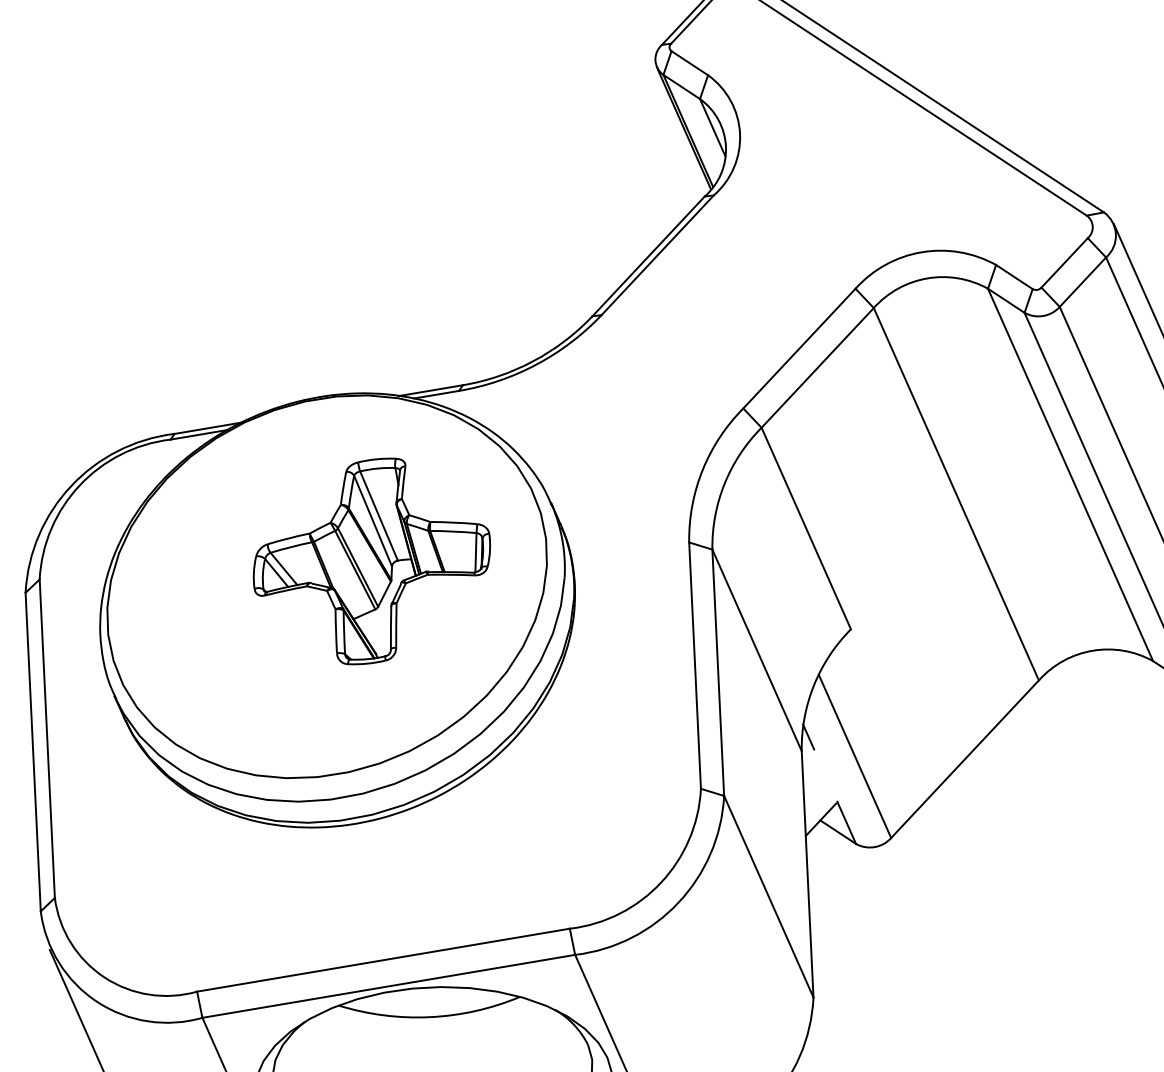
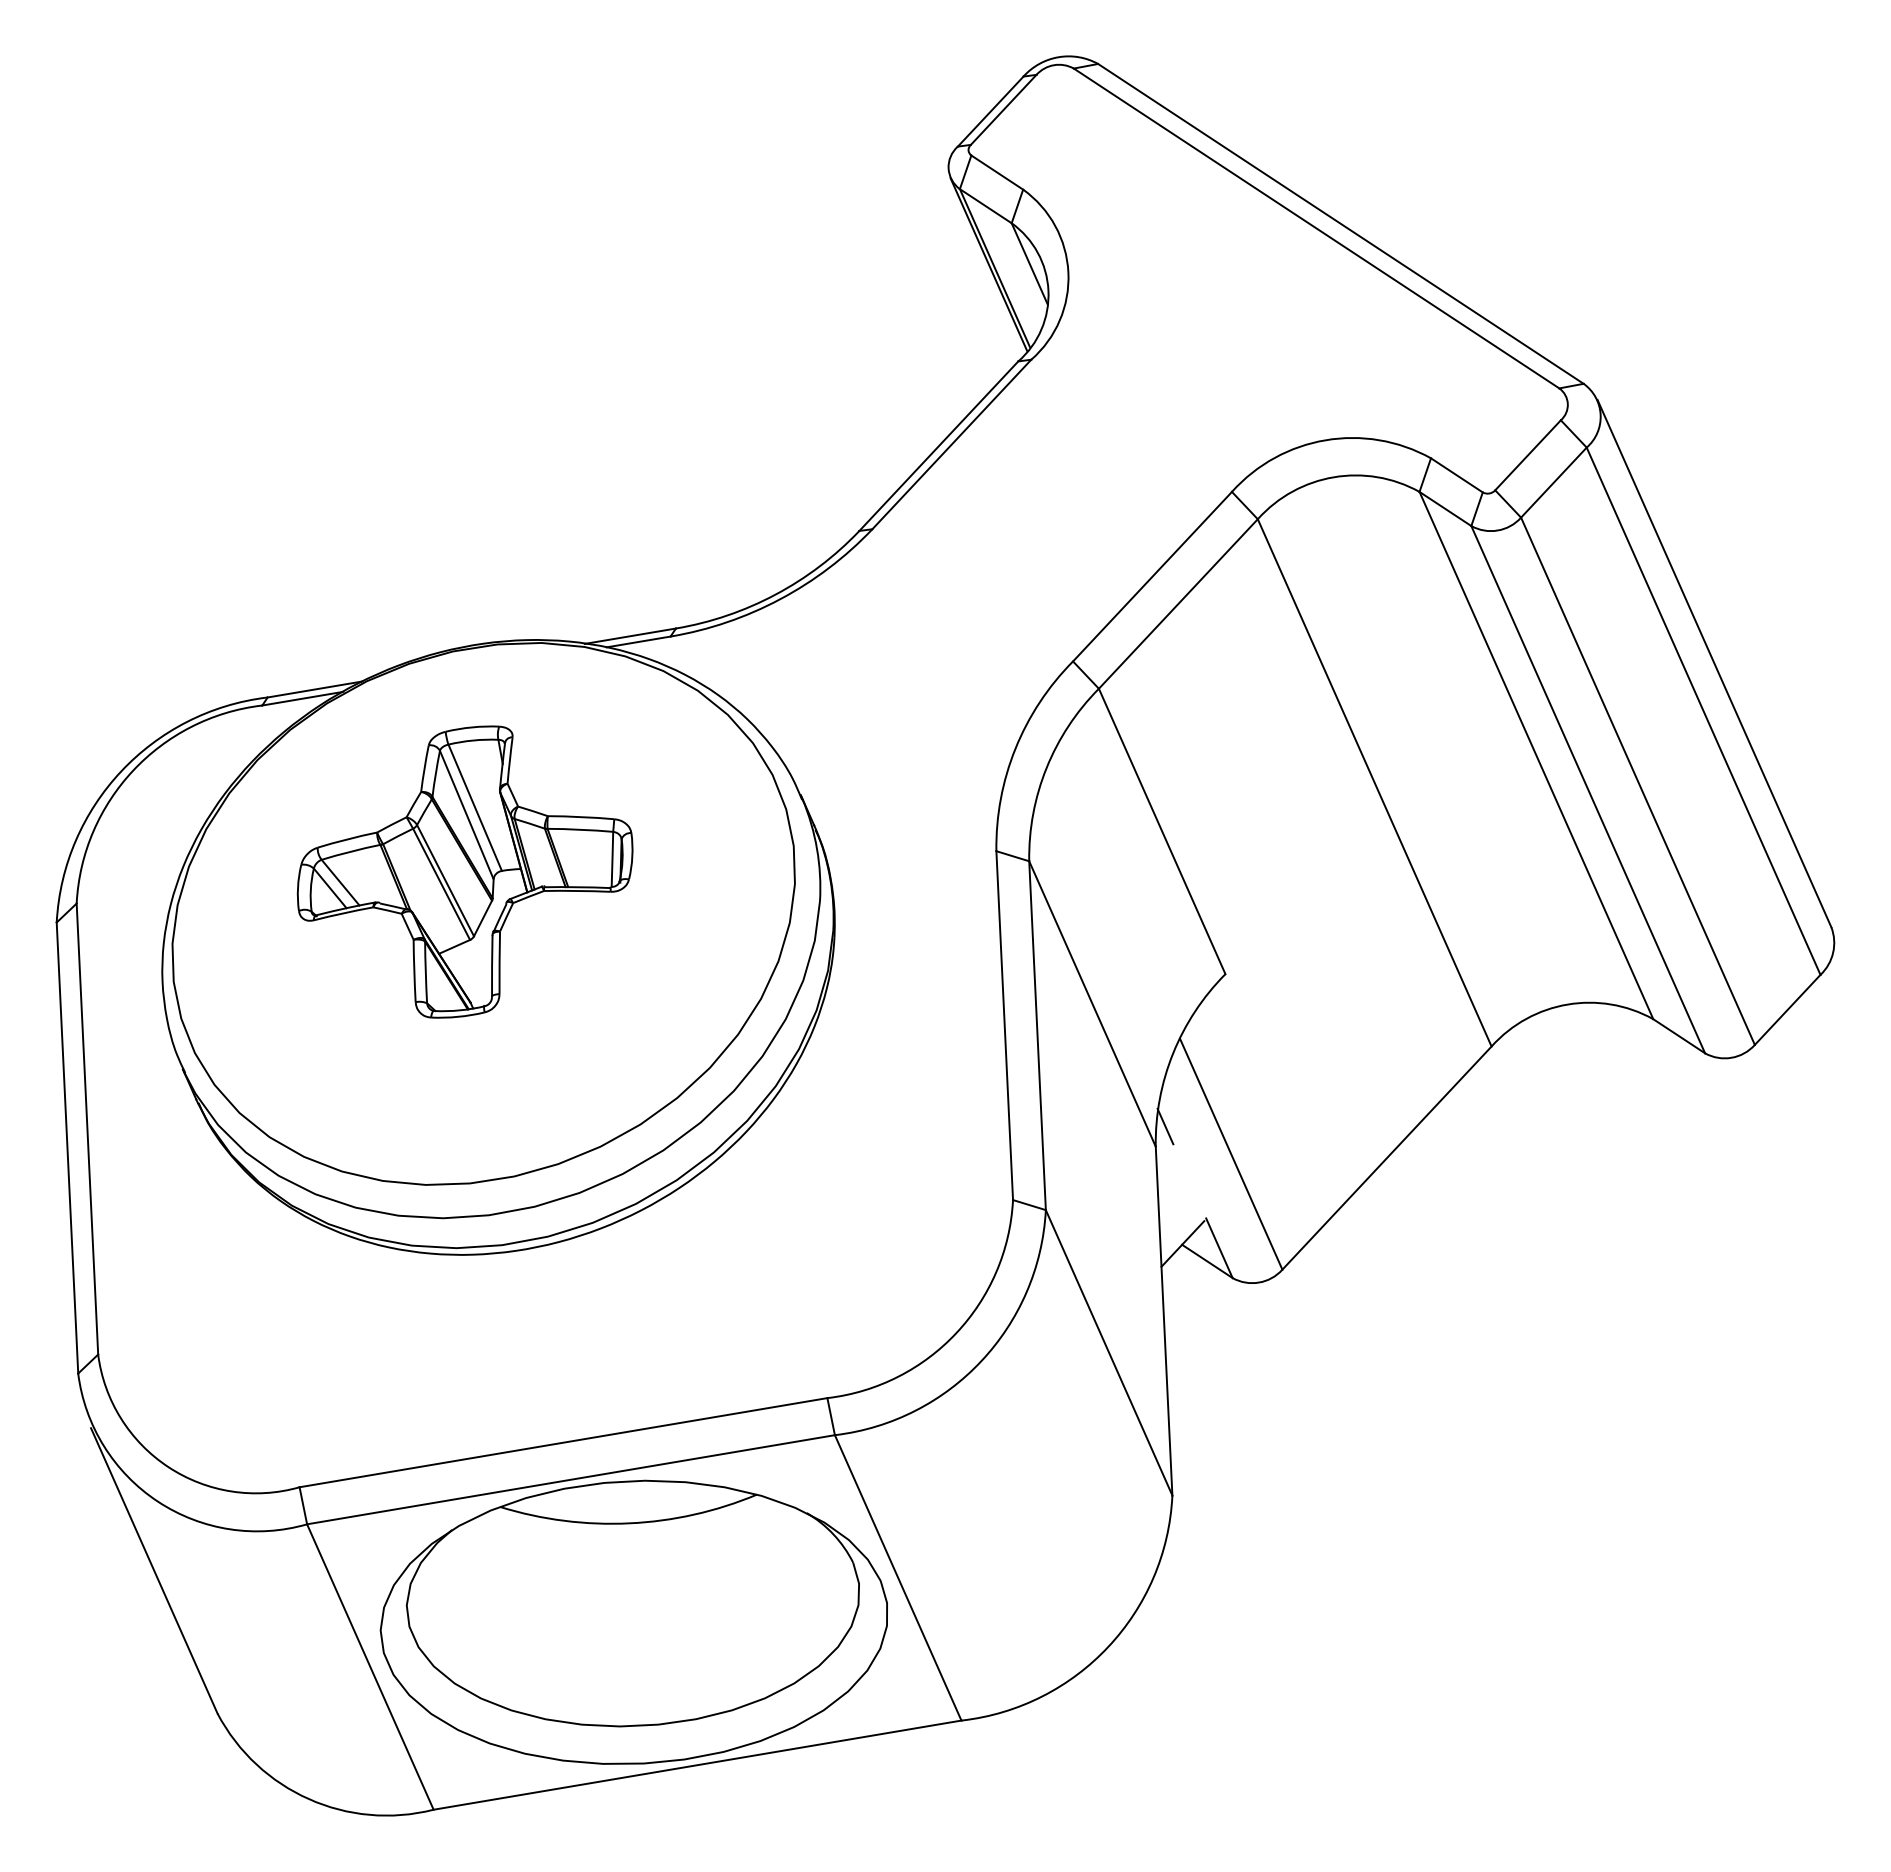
part: (371, 561) -> (464, 871), moved

